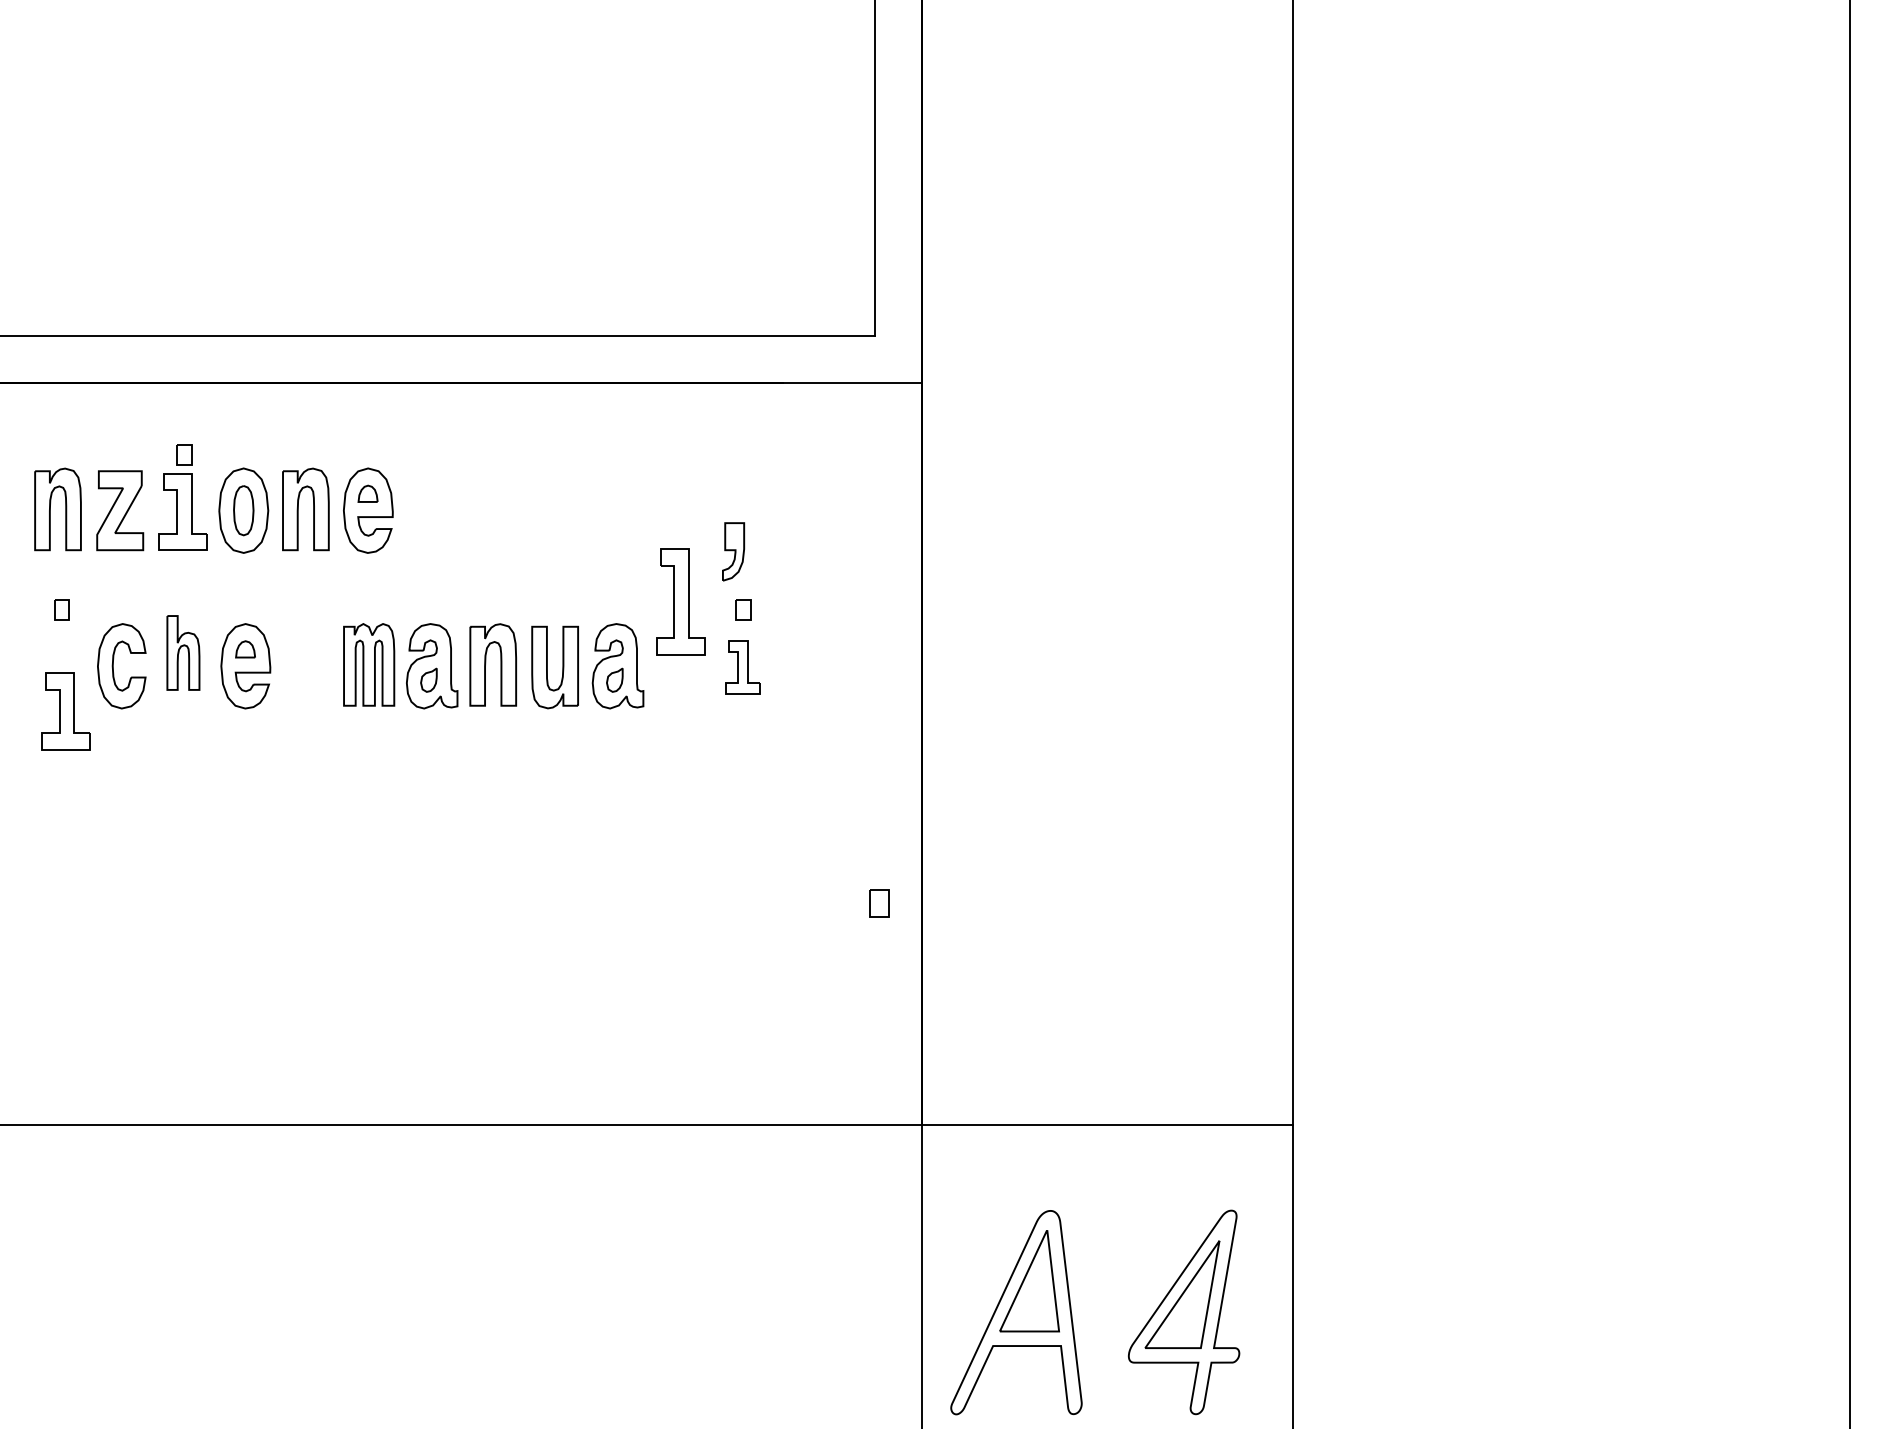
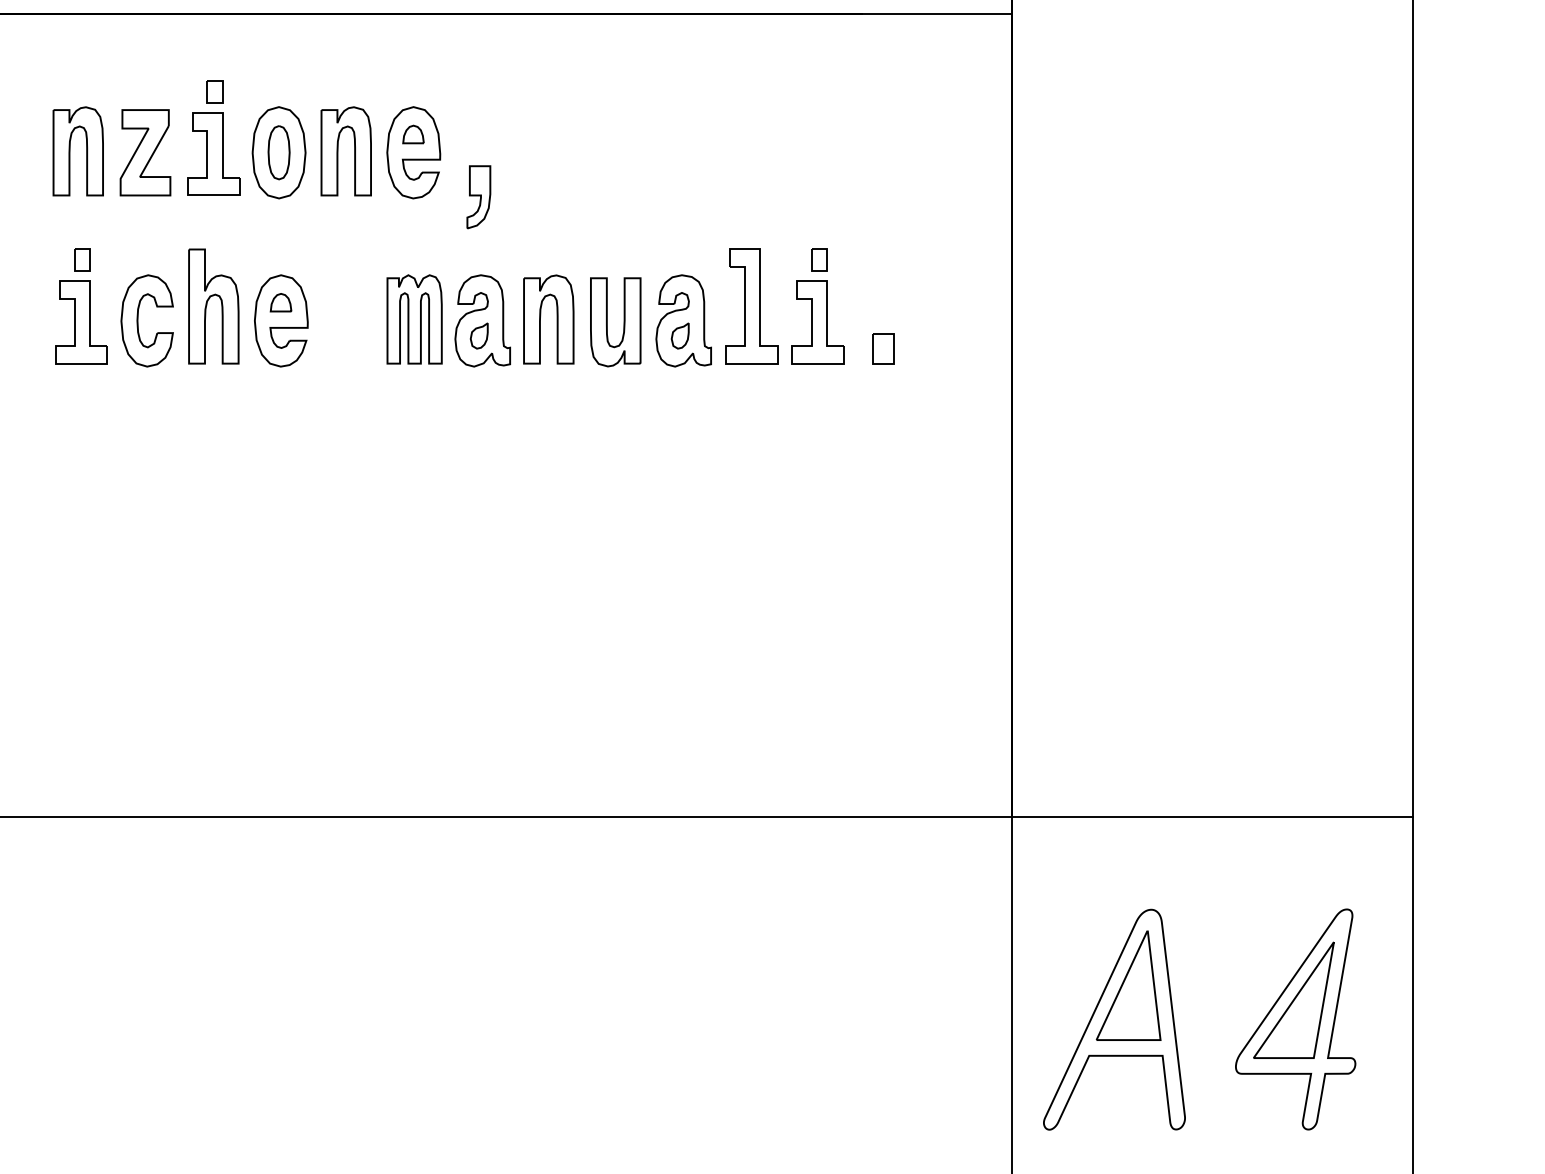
part: (733, 551) -> (478, 196), moved
part: (680, 601) -> (751, 306), moved
part: (183, 652) -> (213, 306), size x1.43
part: (742, 667) -> (818, 322), size x1.43
part: (65, 711) -> (80, 322), moved
part: (879, 903) -> (883, 349), moved

